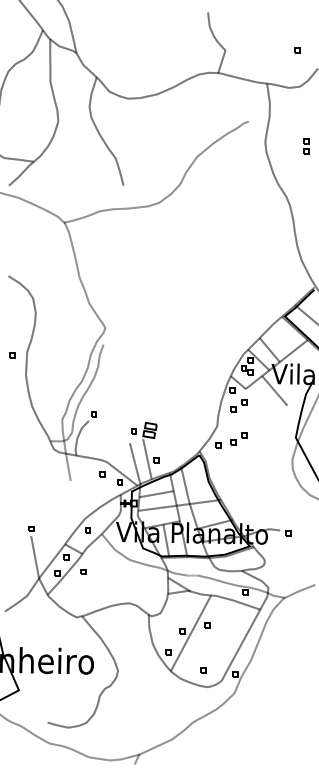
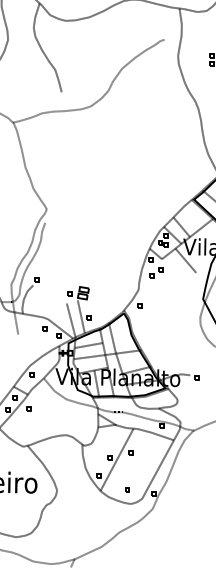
part: (238, 438) -> (156, 299), removed

